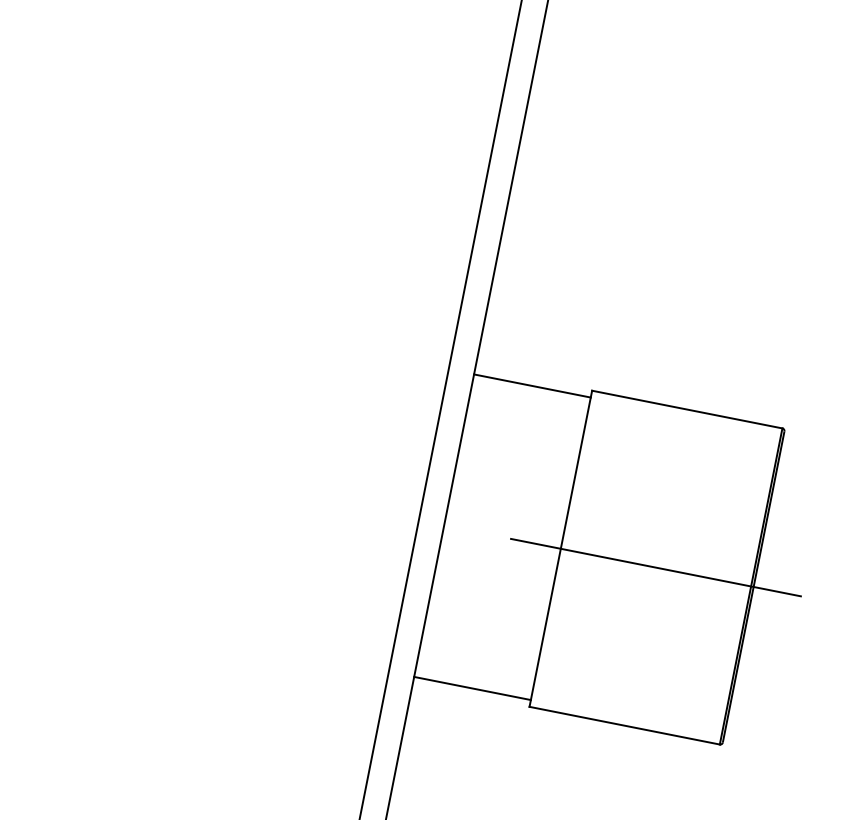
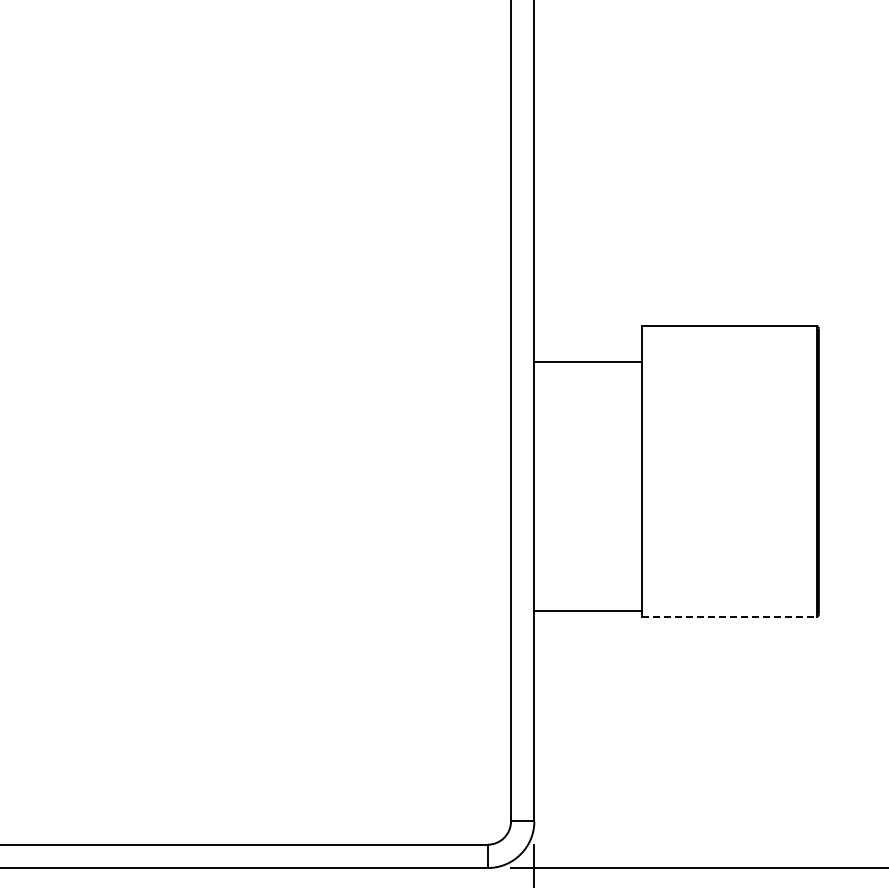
line: (531, 385) -> (587, 361), moved
line: (655, 567) -> (728, 471), removed
line: (625, 725) -> (729, 616), solid -> dashed

